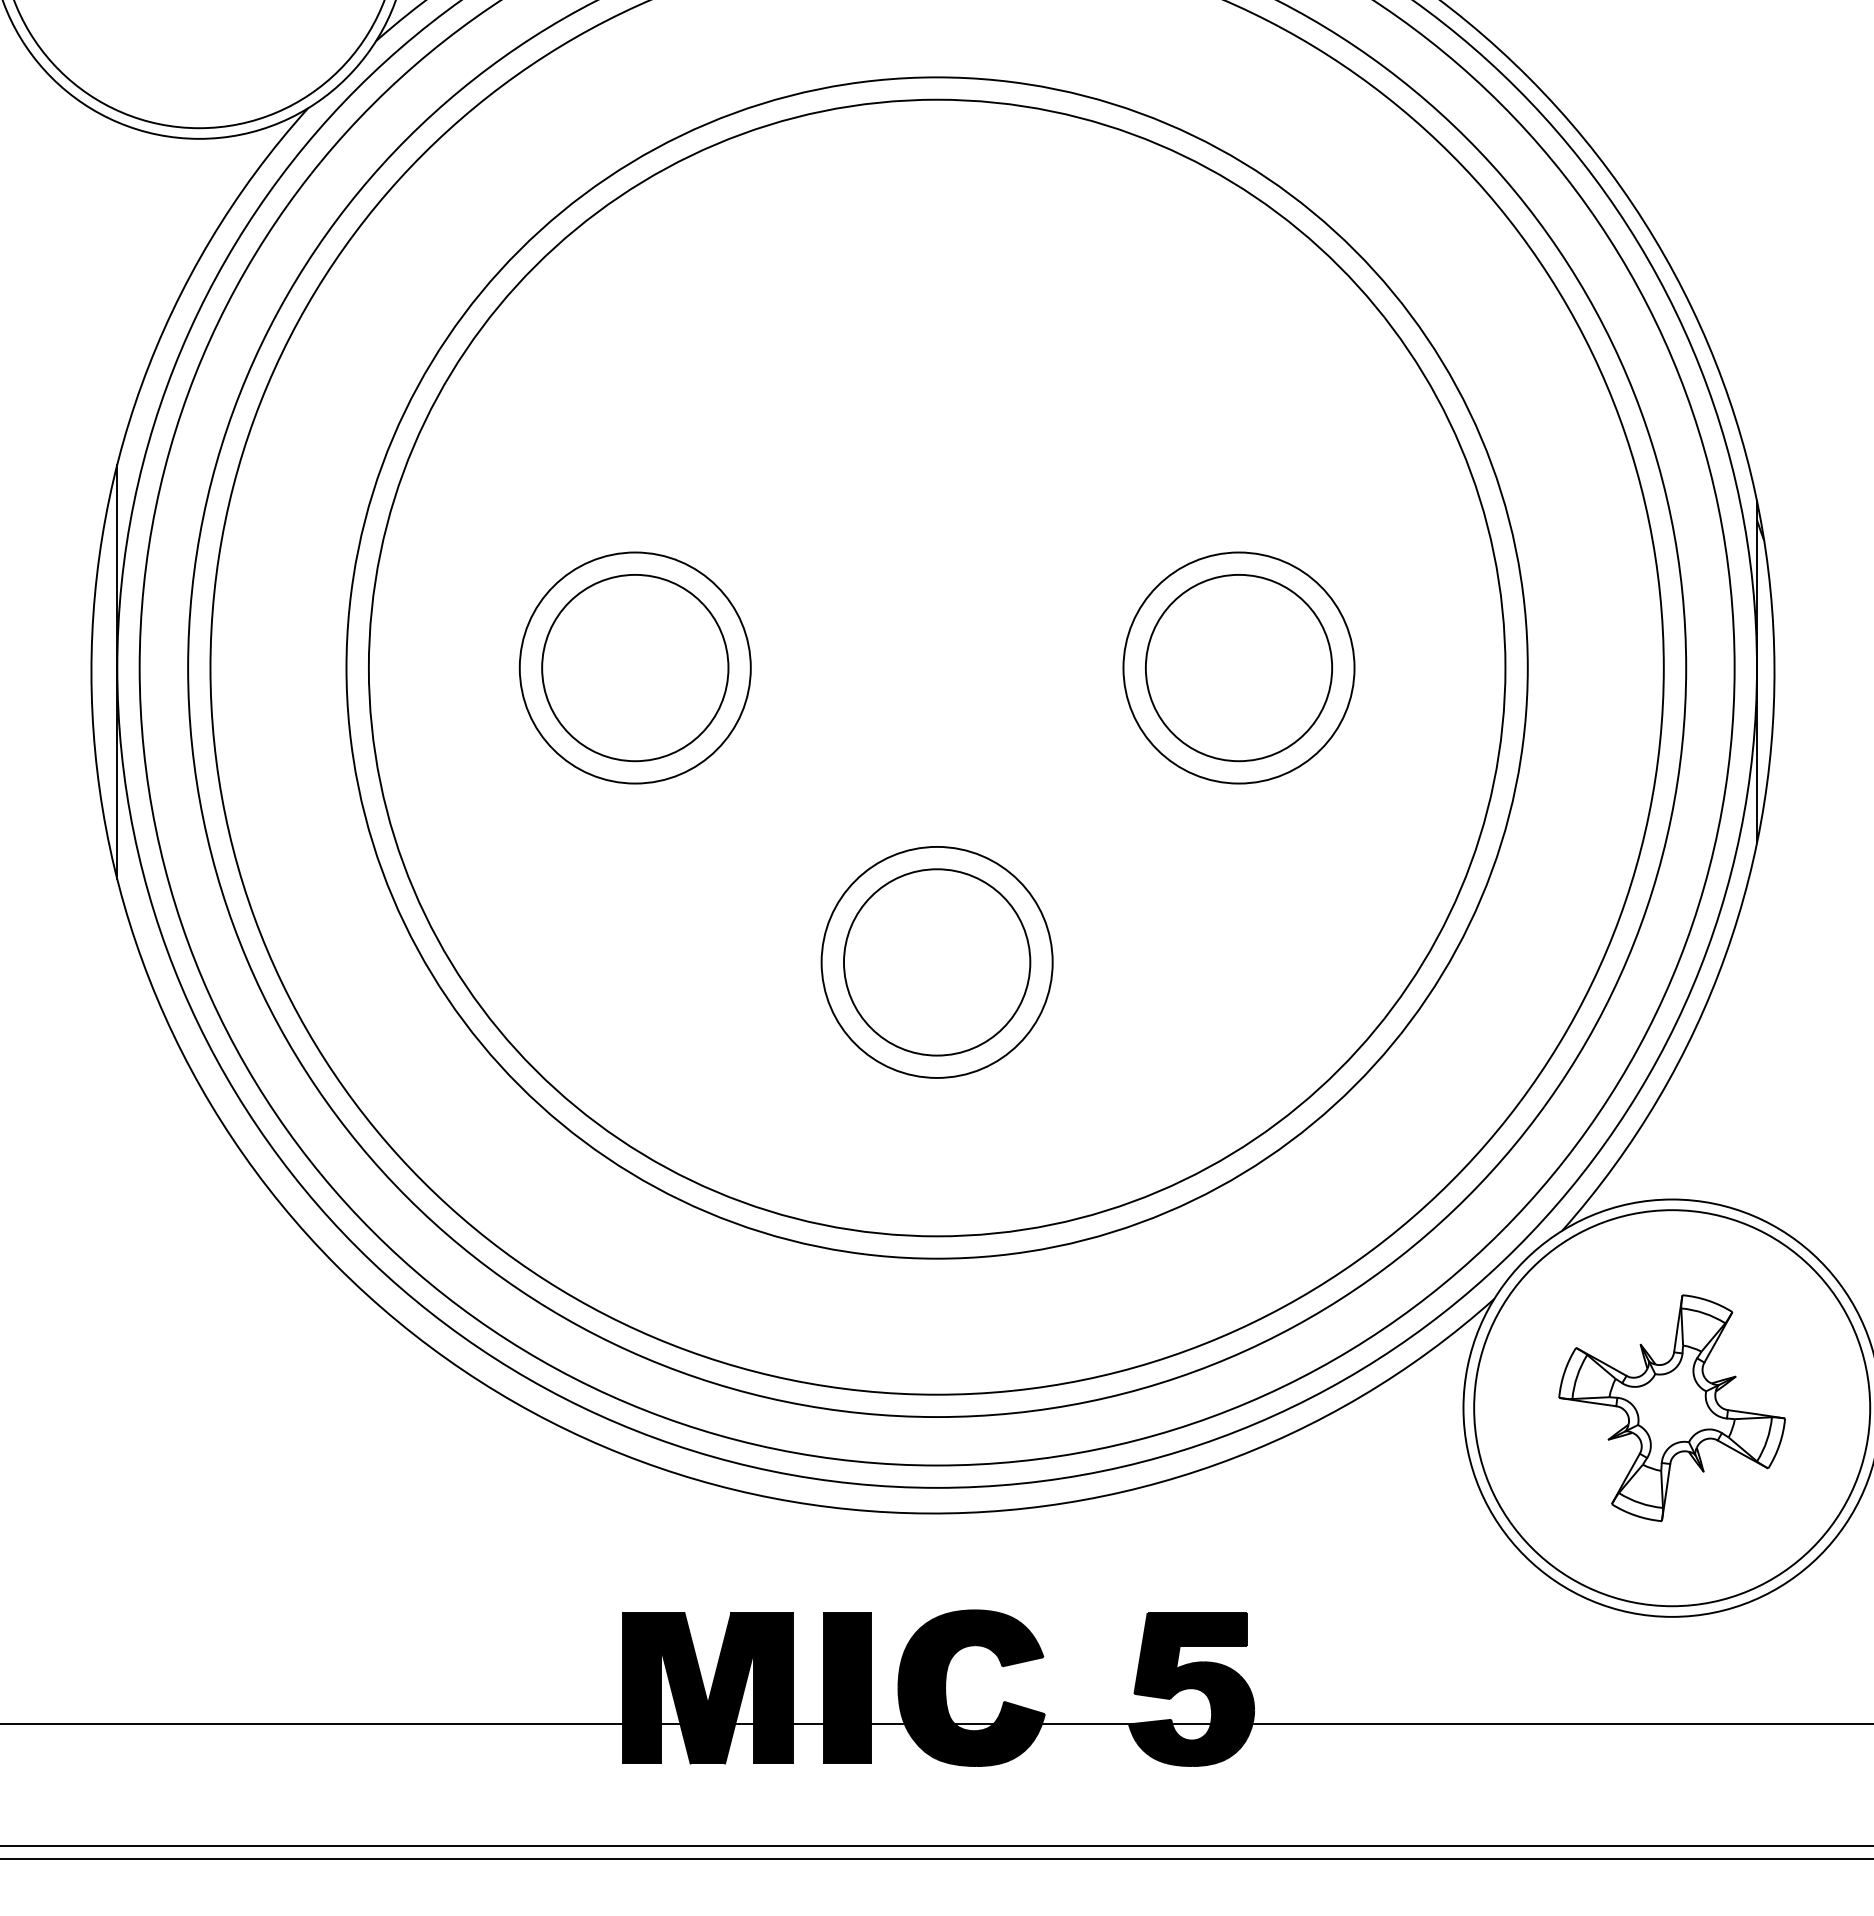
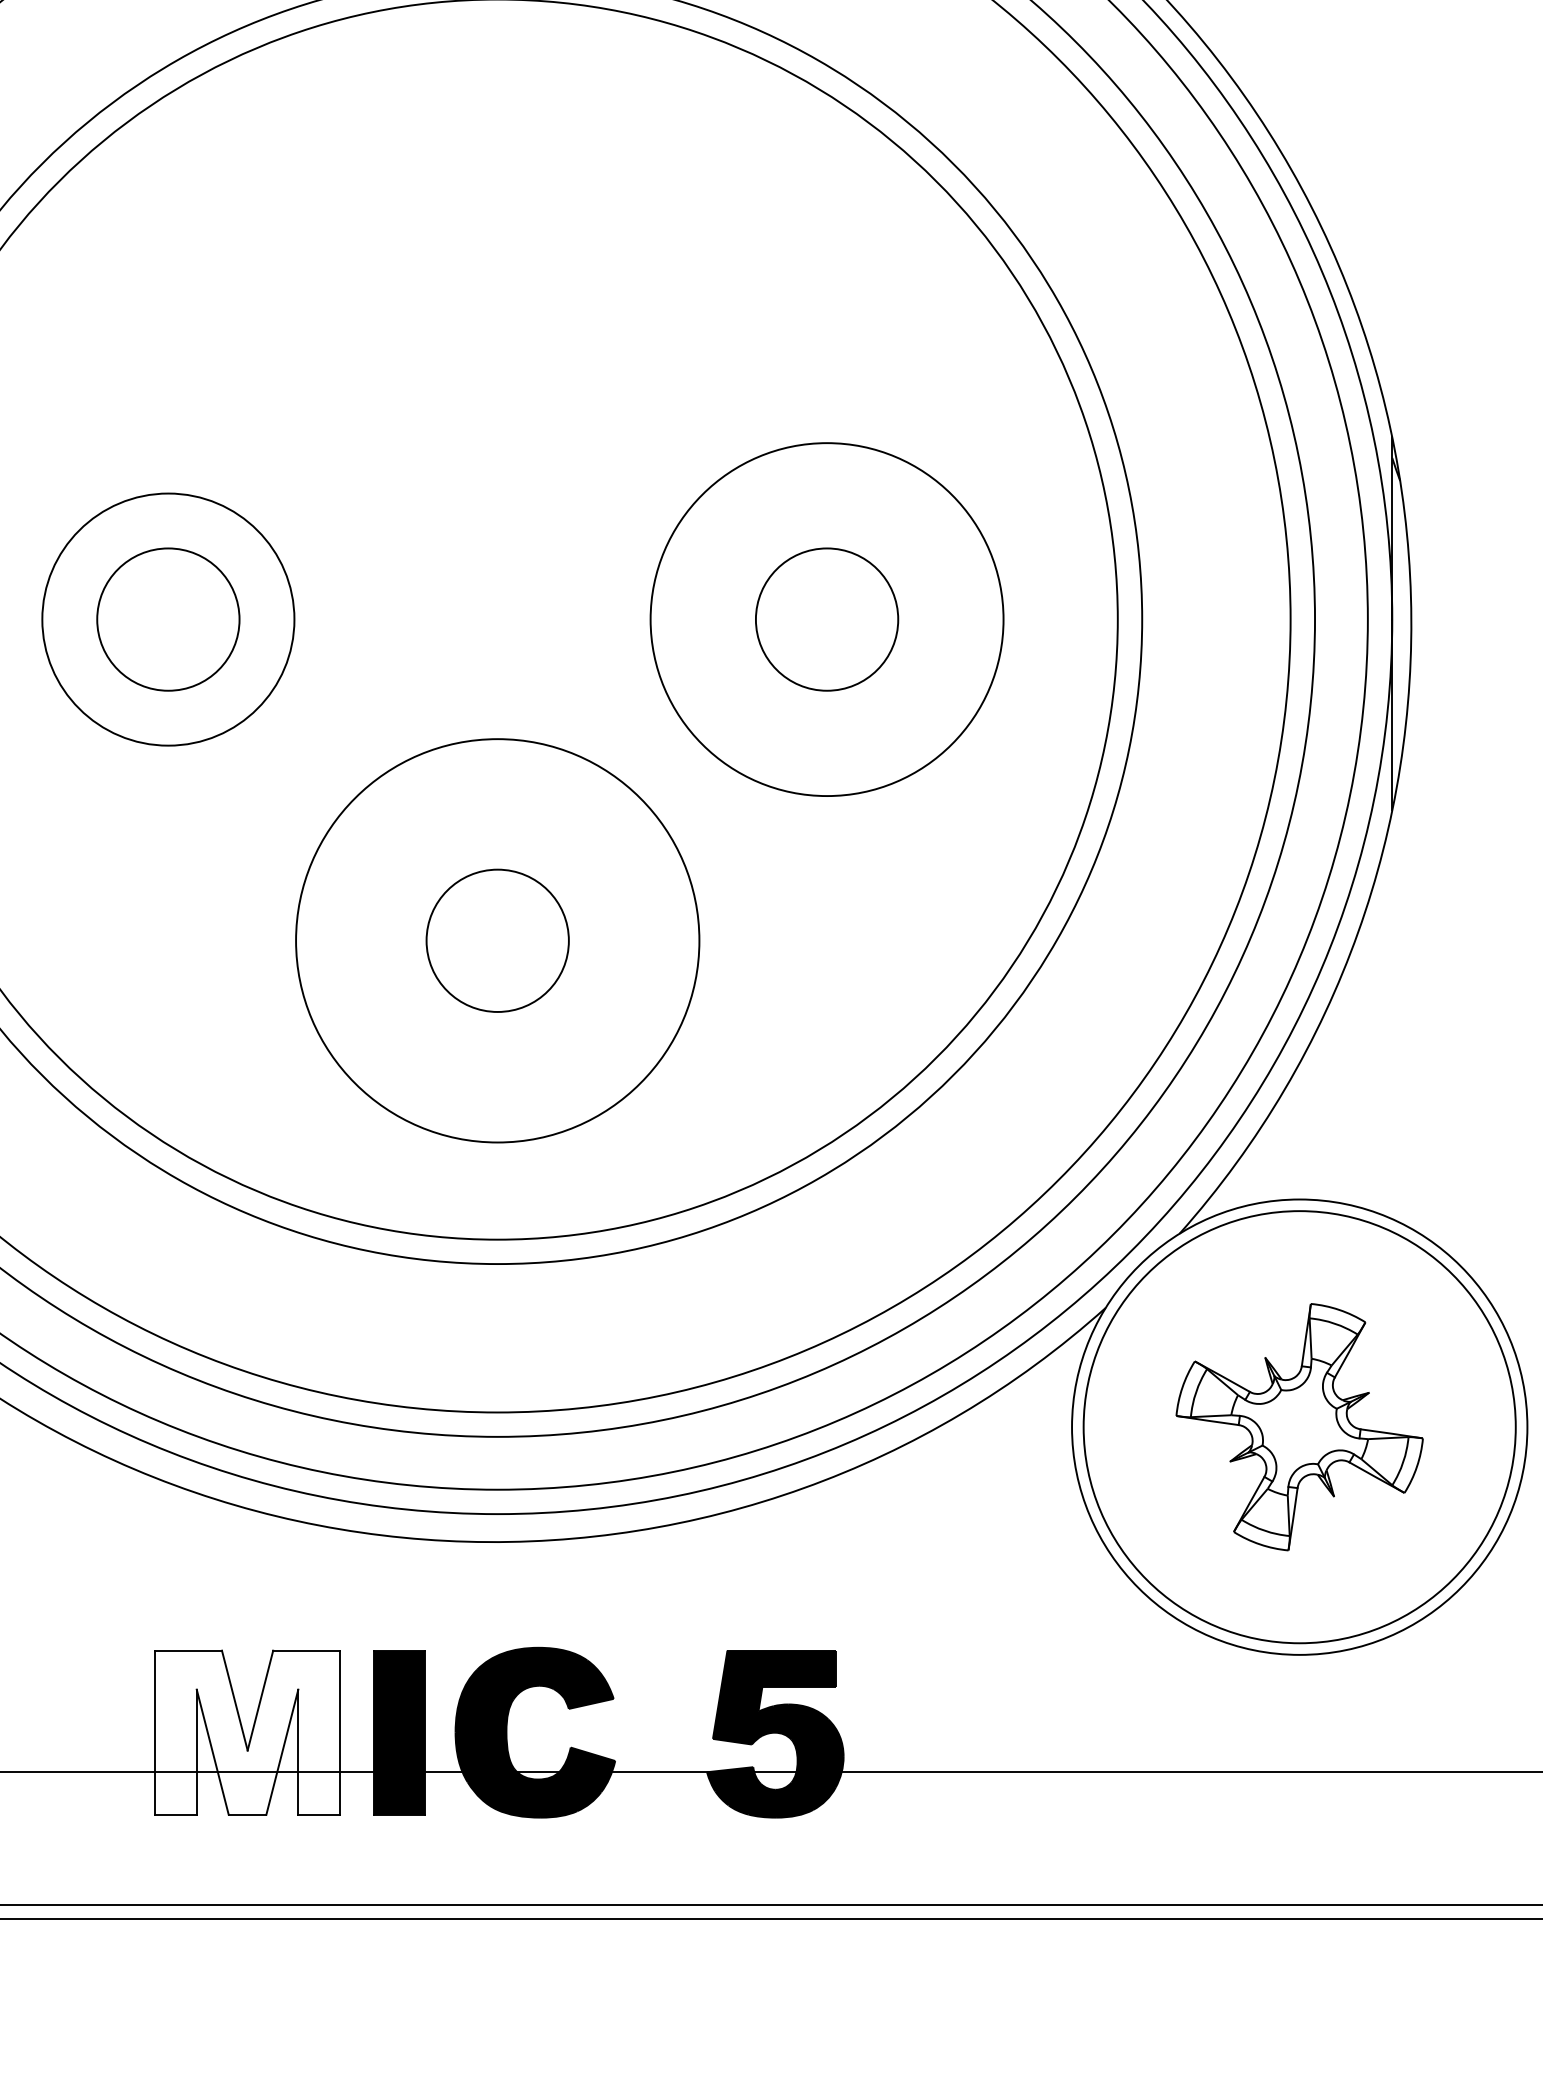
circle: (635, 667) -> (168, 619), size x0.7
circle: (1238, 667) -> (826, 619), size x0.7
circle: (1238, 667) -> (826, 619), size x1.4
circle: (936, 961) -> (497, 939), size x1.6
circle: (936, 962) -> (497, 940), size x0.7
fill: (707, 1688) -> (247, 1733), removed

